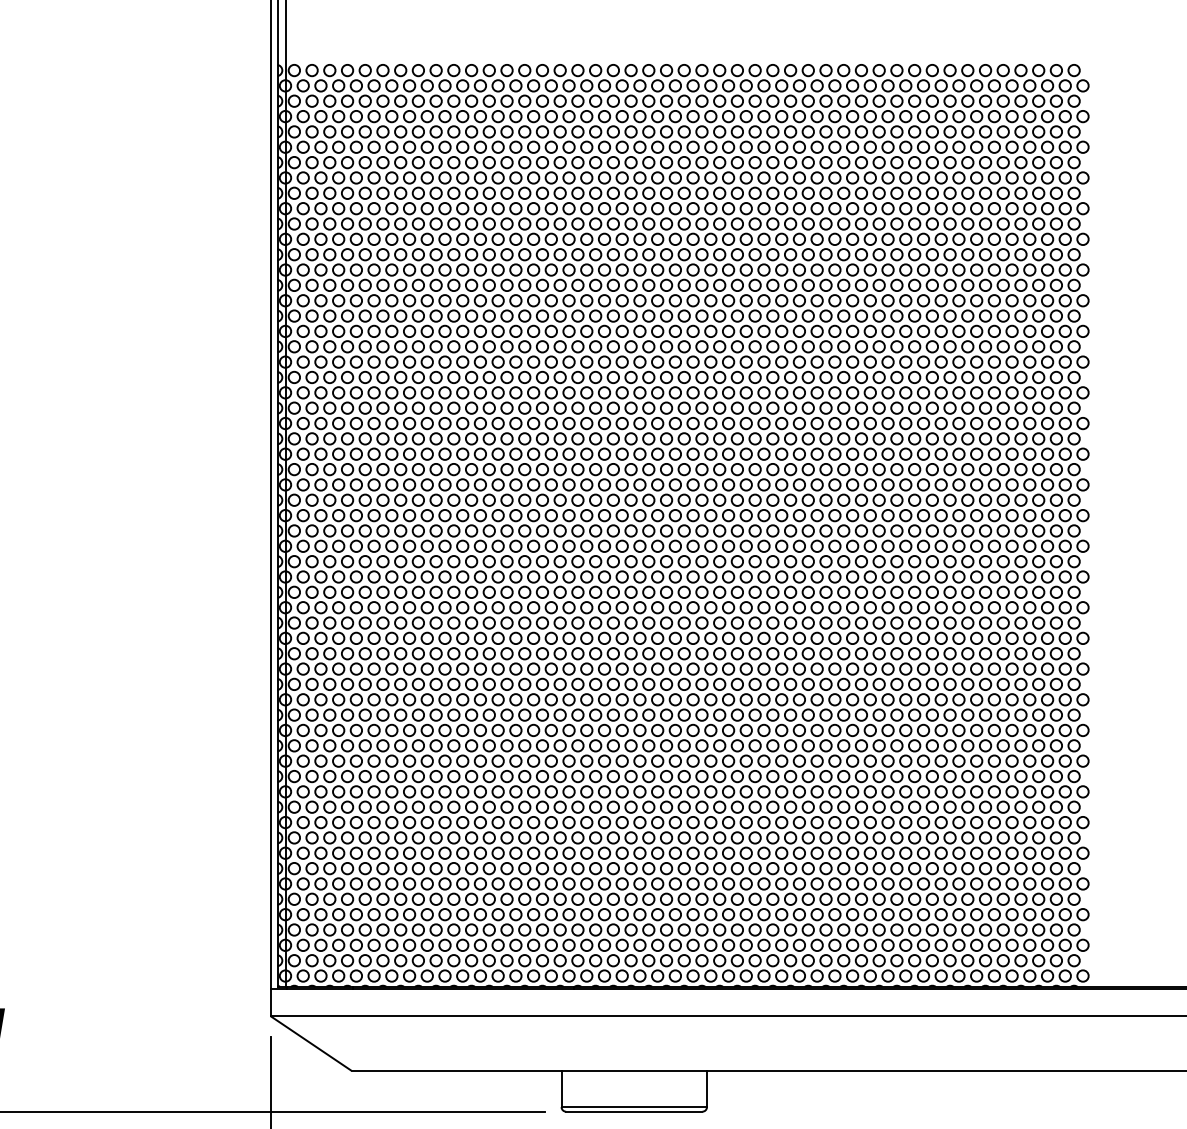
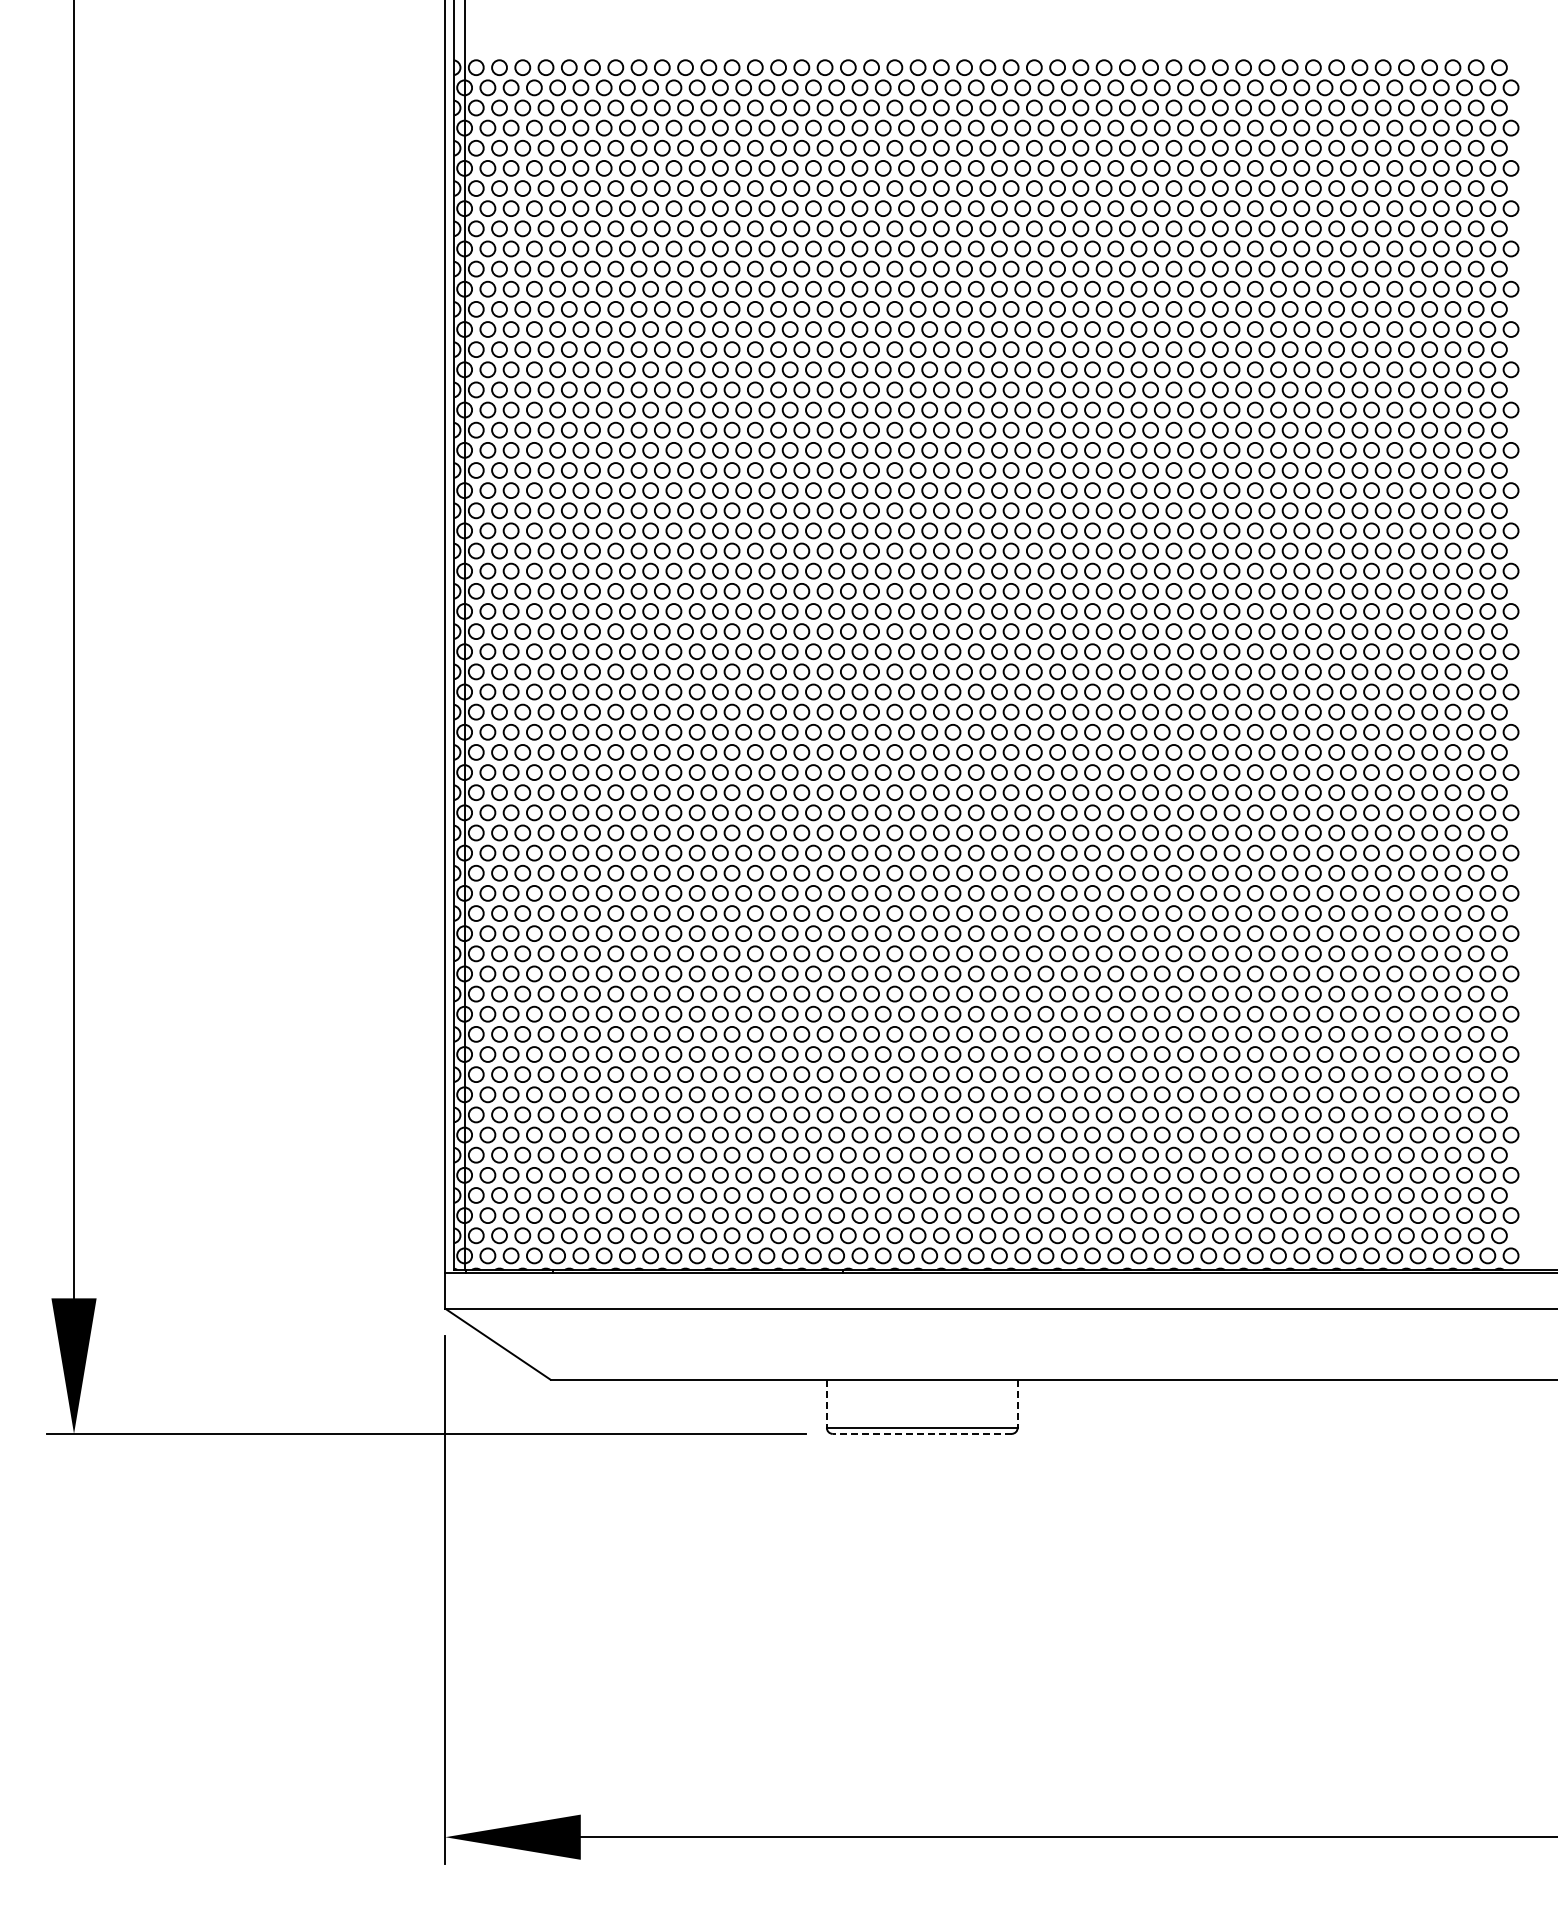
line: (561, 1089) -> (826, 1404), solid -> dashed
line: (706, 1089) -> (1017, 1404), solid -> dashed
line: (633, 1111) -> (921, 1433), solid -> dashed

